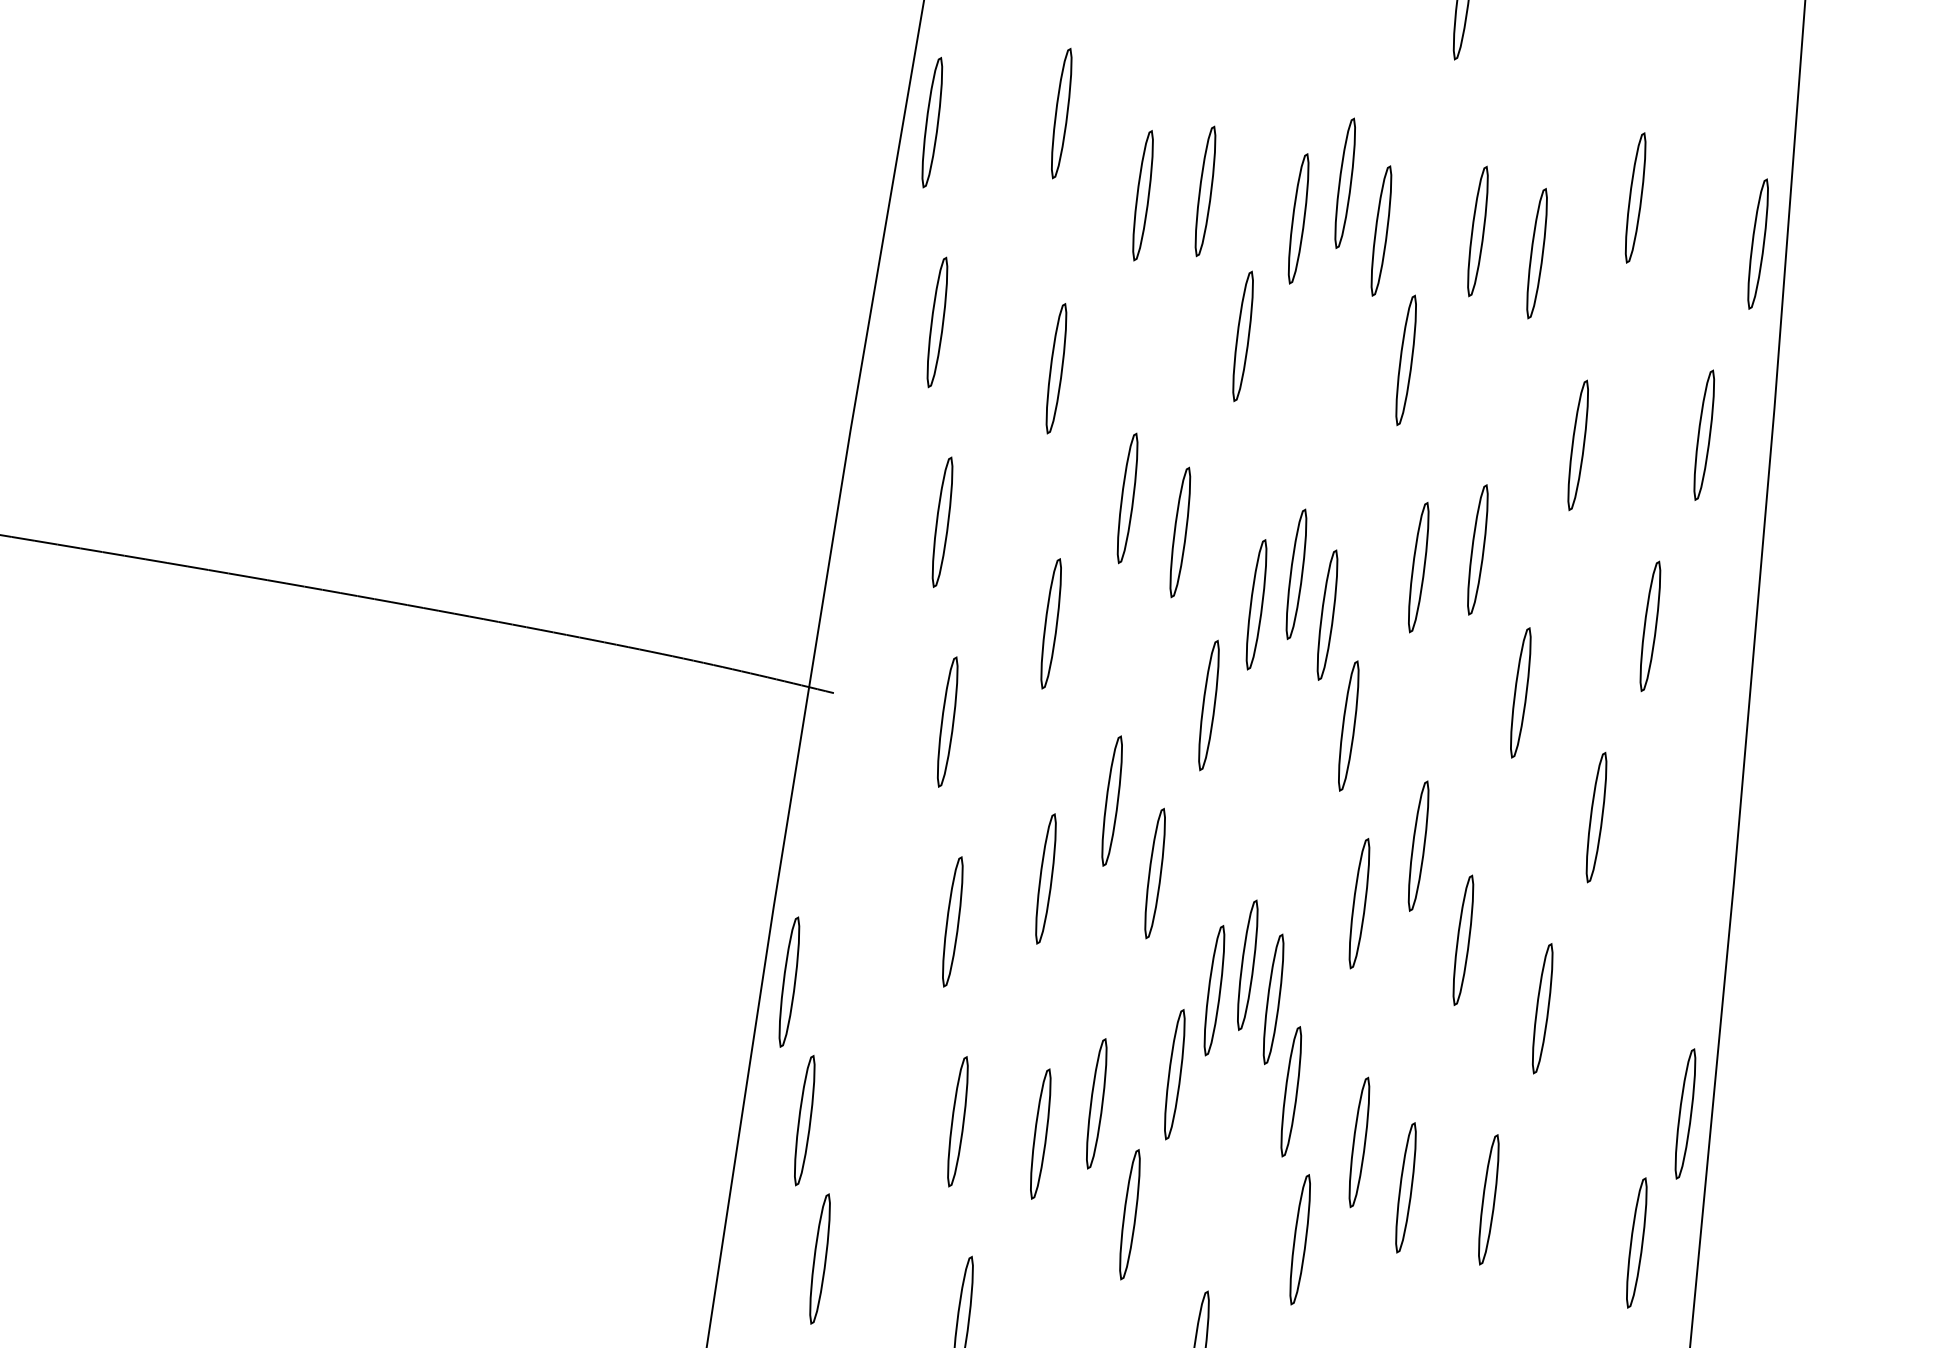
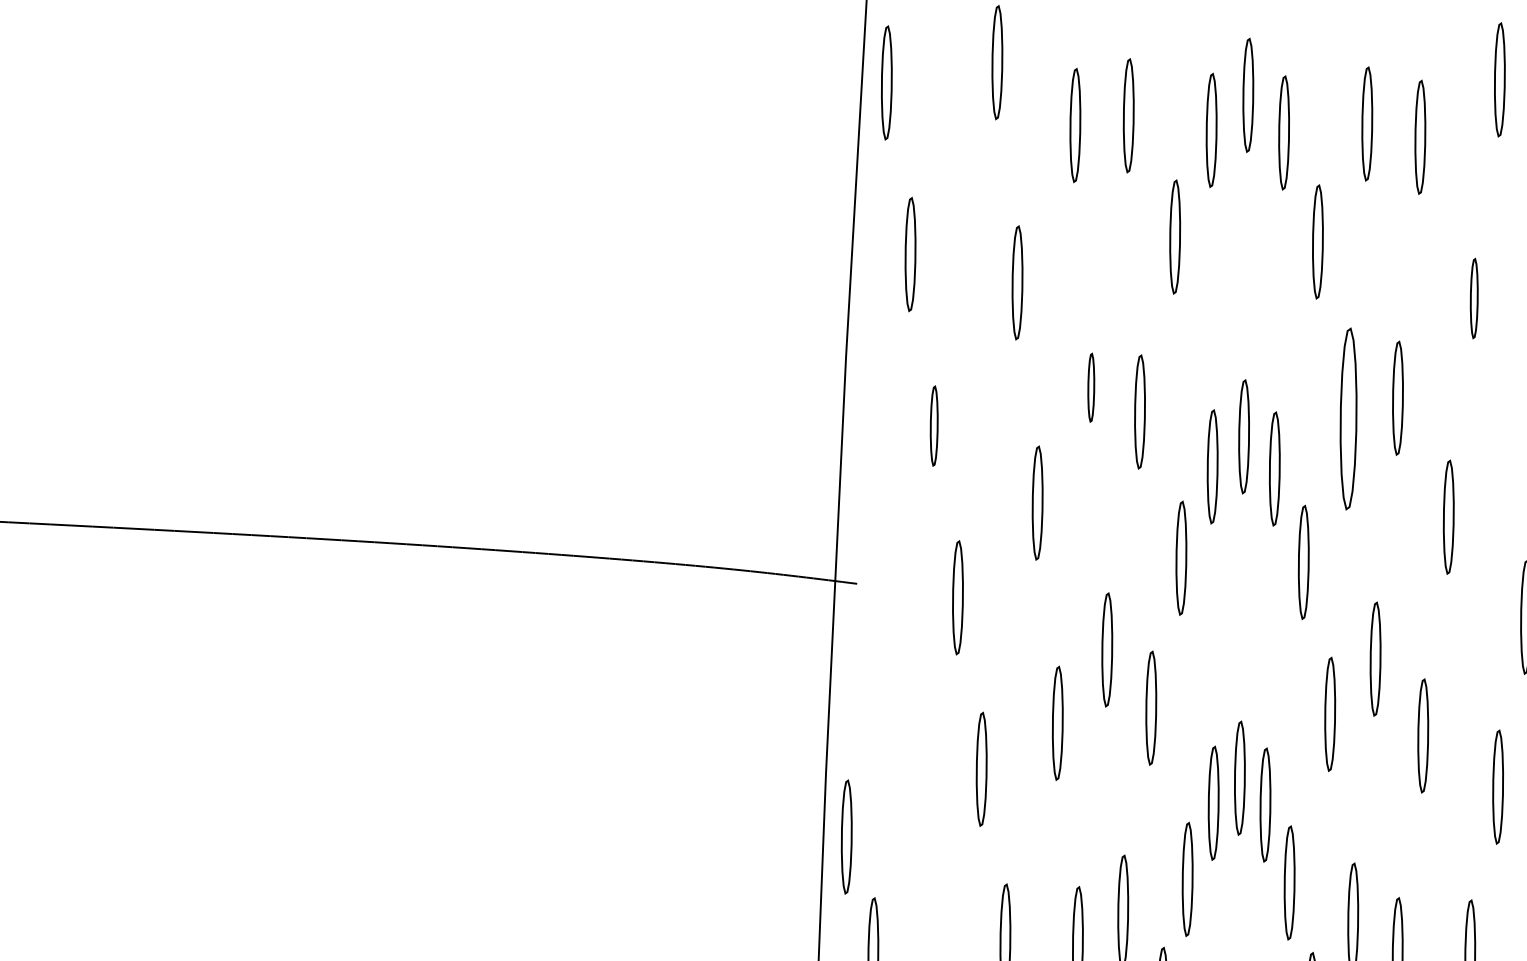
part: (1577, 445) -> (1473, 298), size x0.7
part: (1127, 498) -> (1091, 387), size x0.6
part: (942, 521) -> (934, 425), size x0.7
part: (1418, 567) -> (1348, 419), size x1.6

